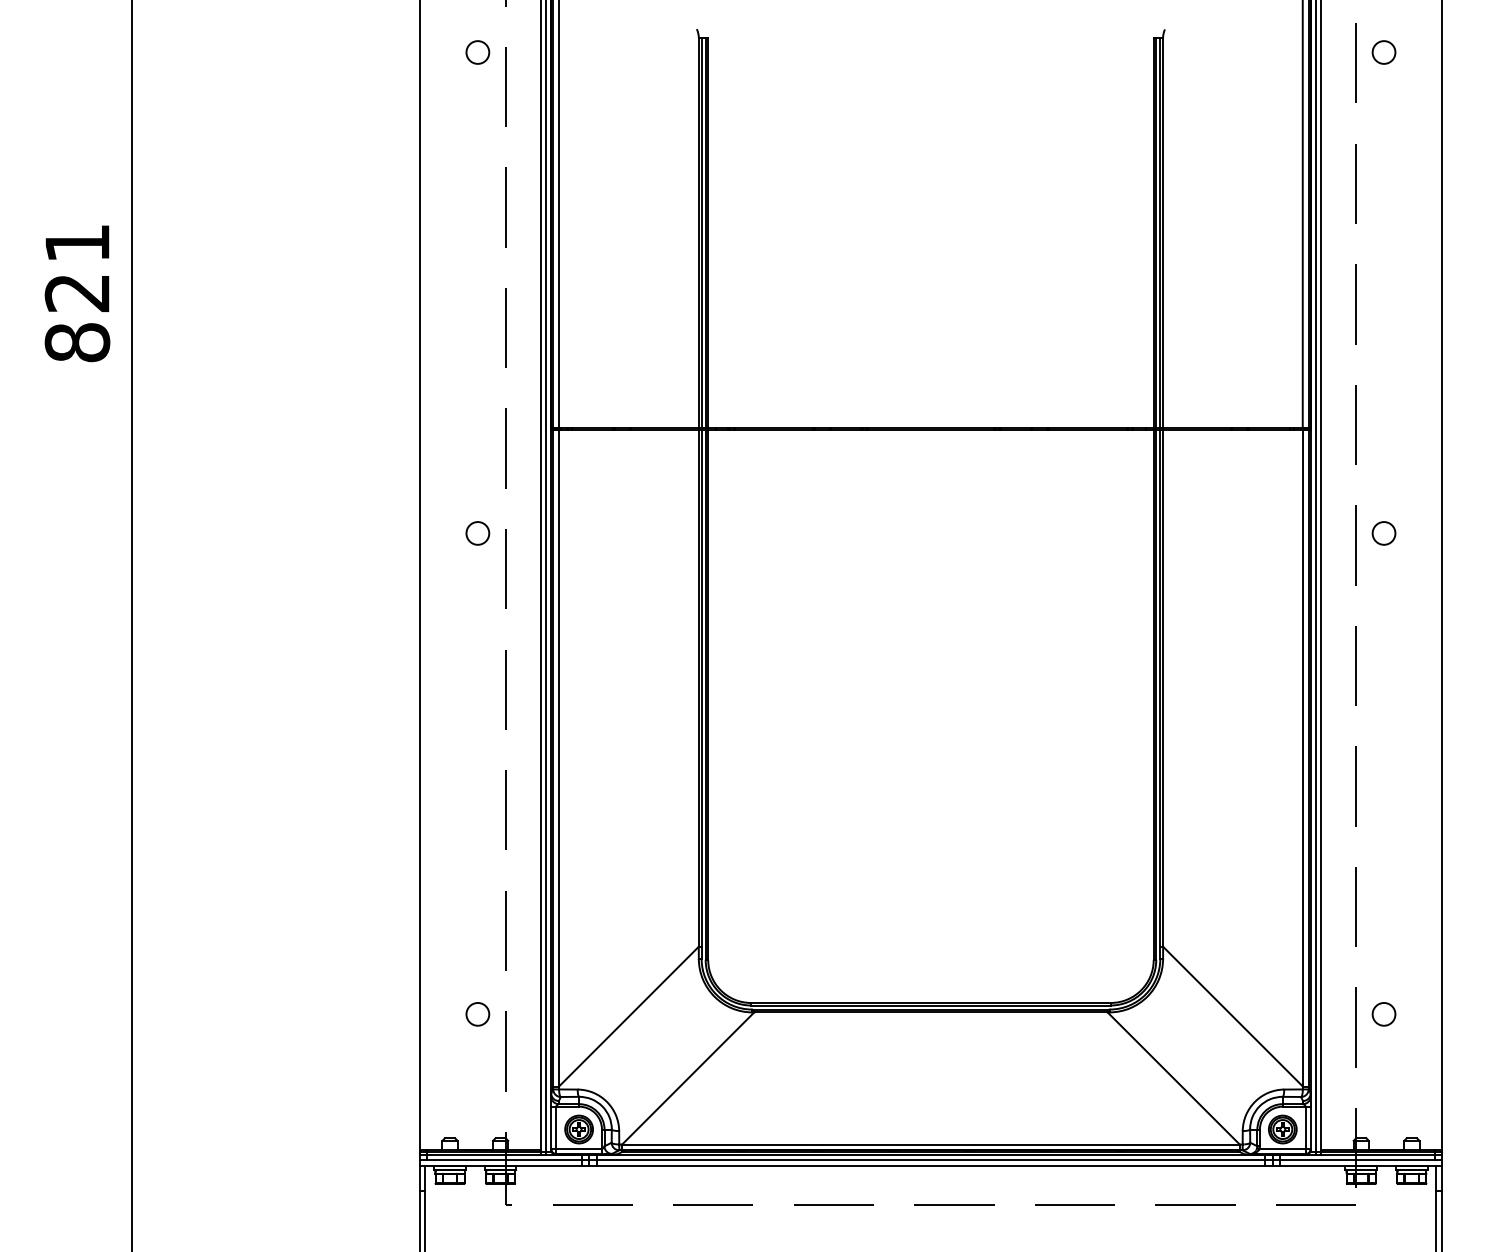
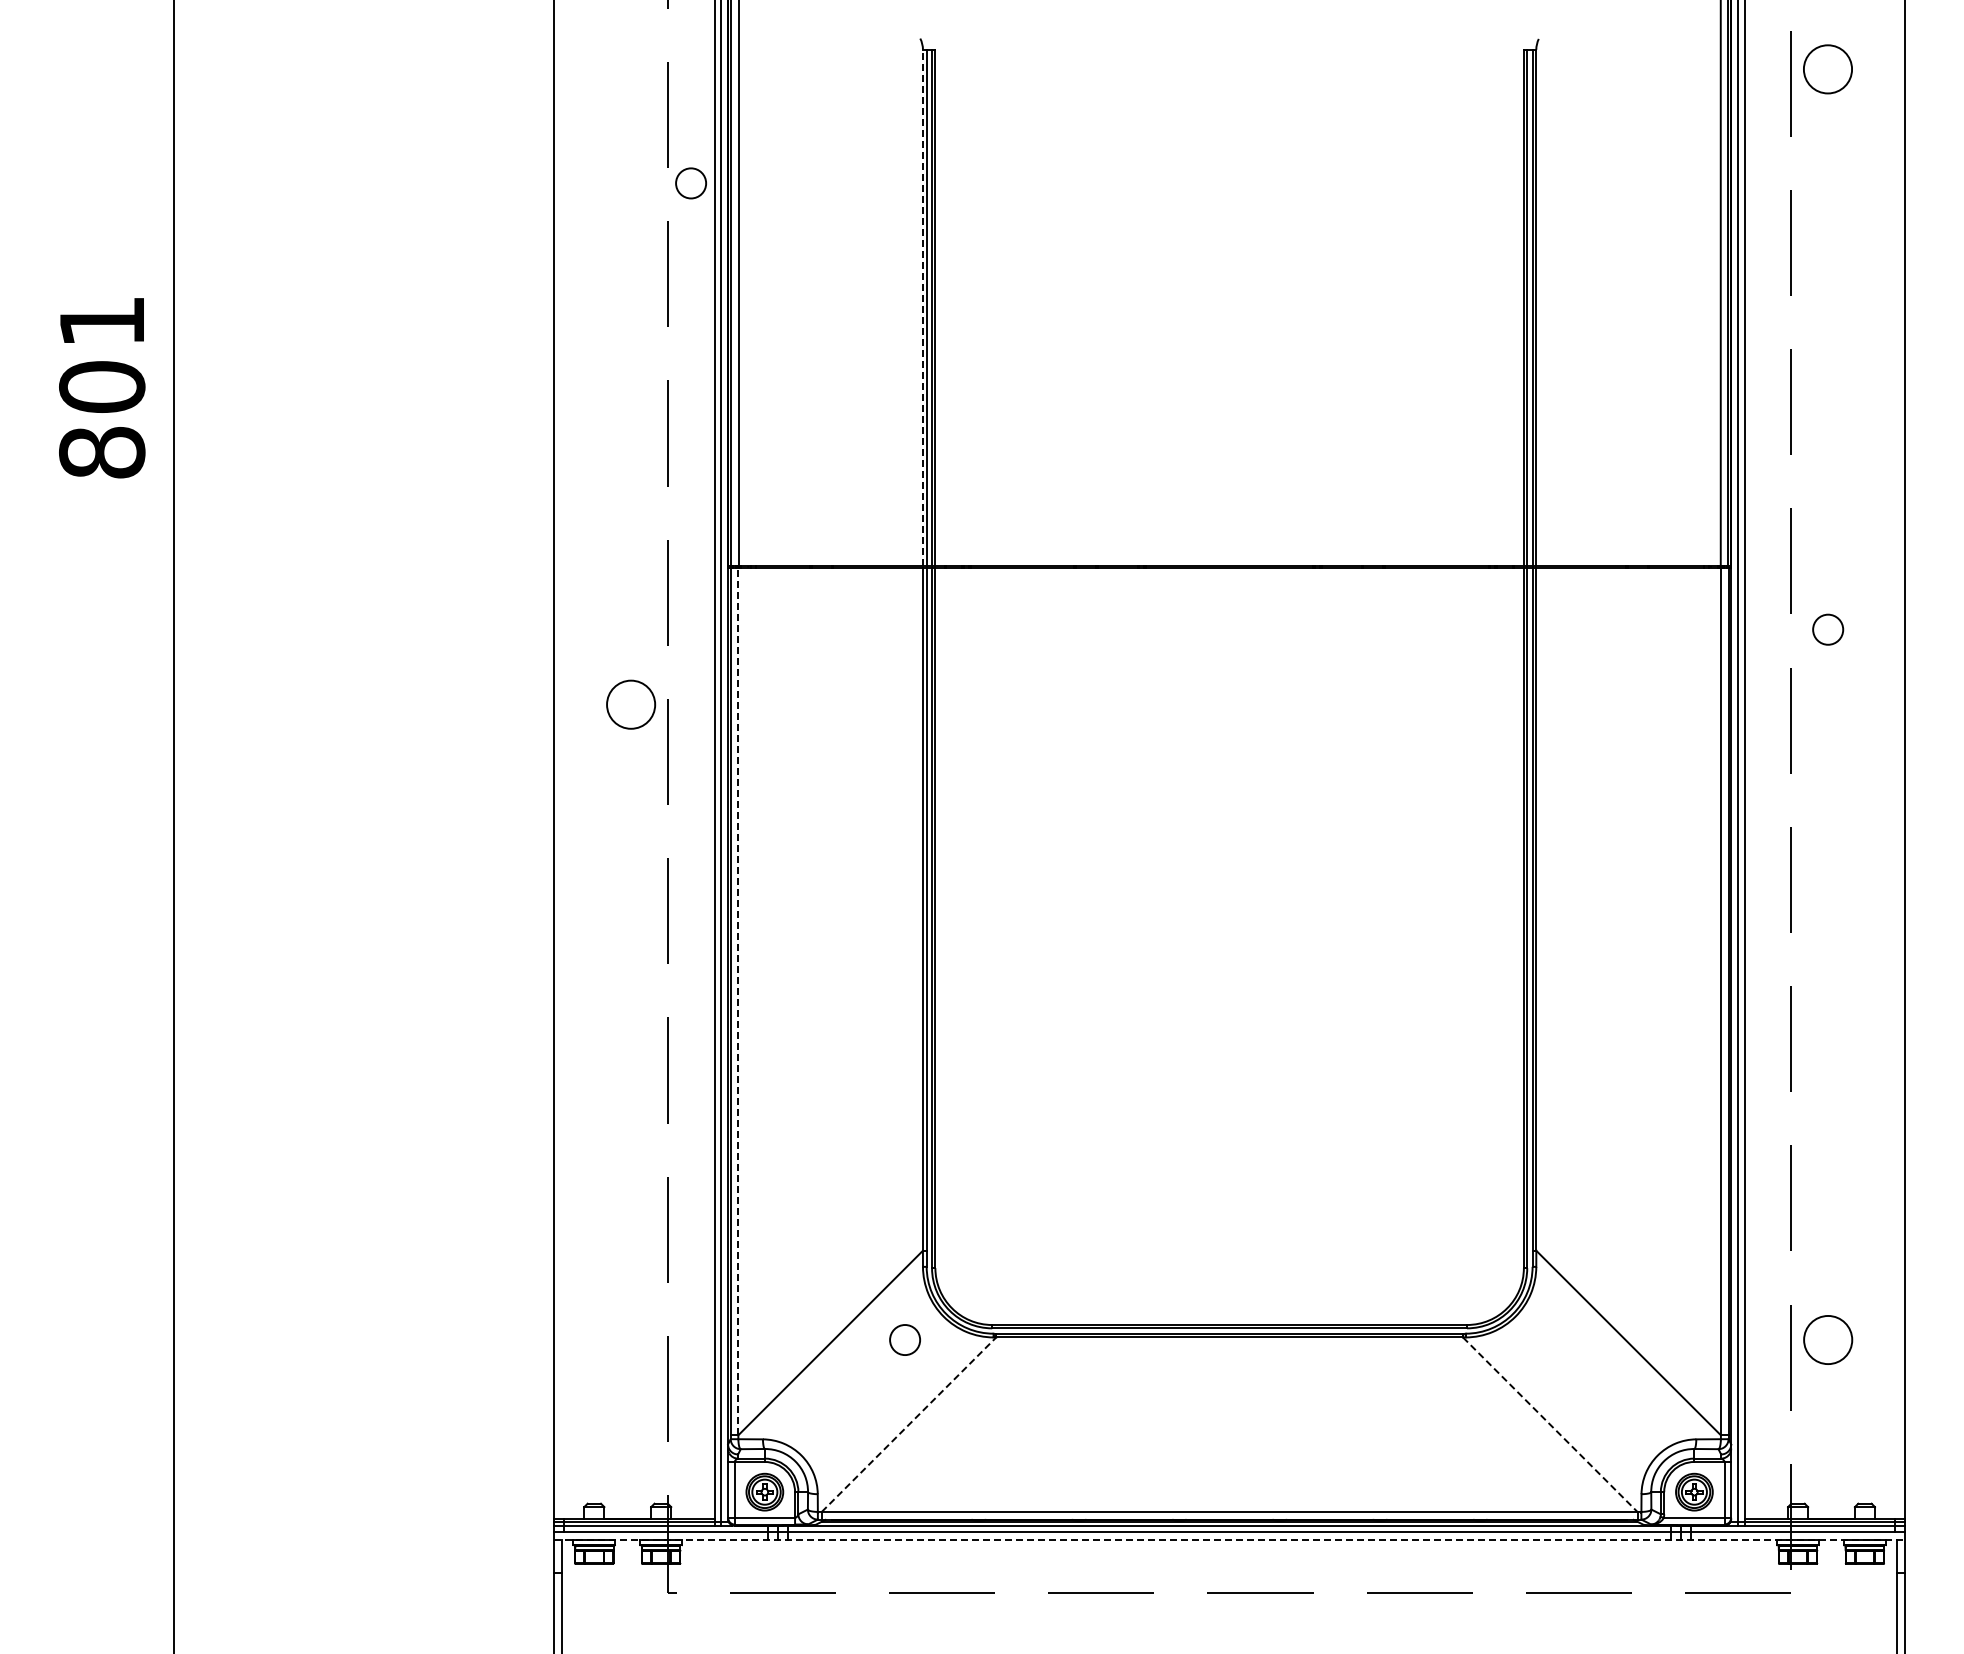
circle: (477, 52) -> (690, 183), moved
circle: (1384, 52) -> (1828, 69), size x1.6
line: (698, 232) -> (922, 307), solid -> dashed
text: (77, 292) -> (102, 386), 821 -> 801
circle: (478, 533) -> (631, 704), size x1.6
circle: (1384, 533) -> (1828, 629), moved
line: (559, 758) -> (738, 1001), solid -> dashed
circle: (477, 1013) -> (904, 1339), moved
circle: (1384, 1014) -> (1828, 1340), size x1.6
line: (688, 1078) -> (909, 1424), solid -> dashed
line: (1173, 1079) -> (1550, 1425), solid -> dashed
line: (931, 1166) -> (1230, 1540), solid -> dashed

